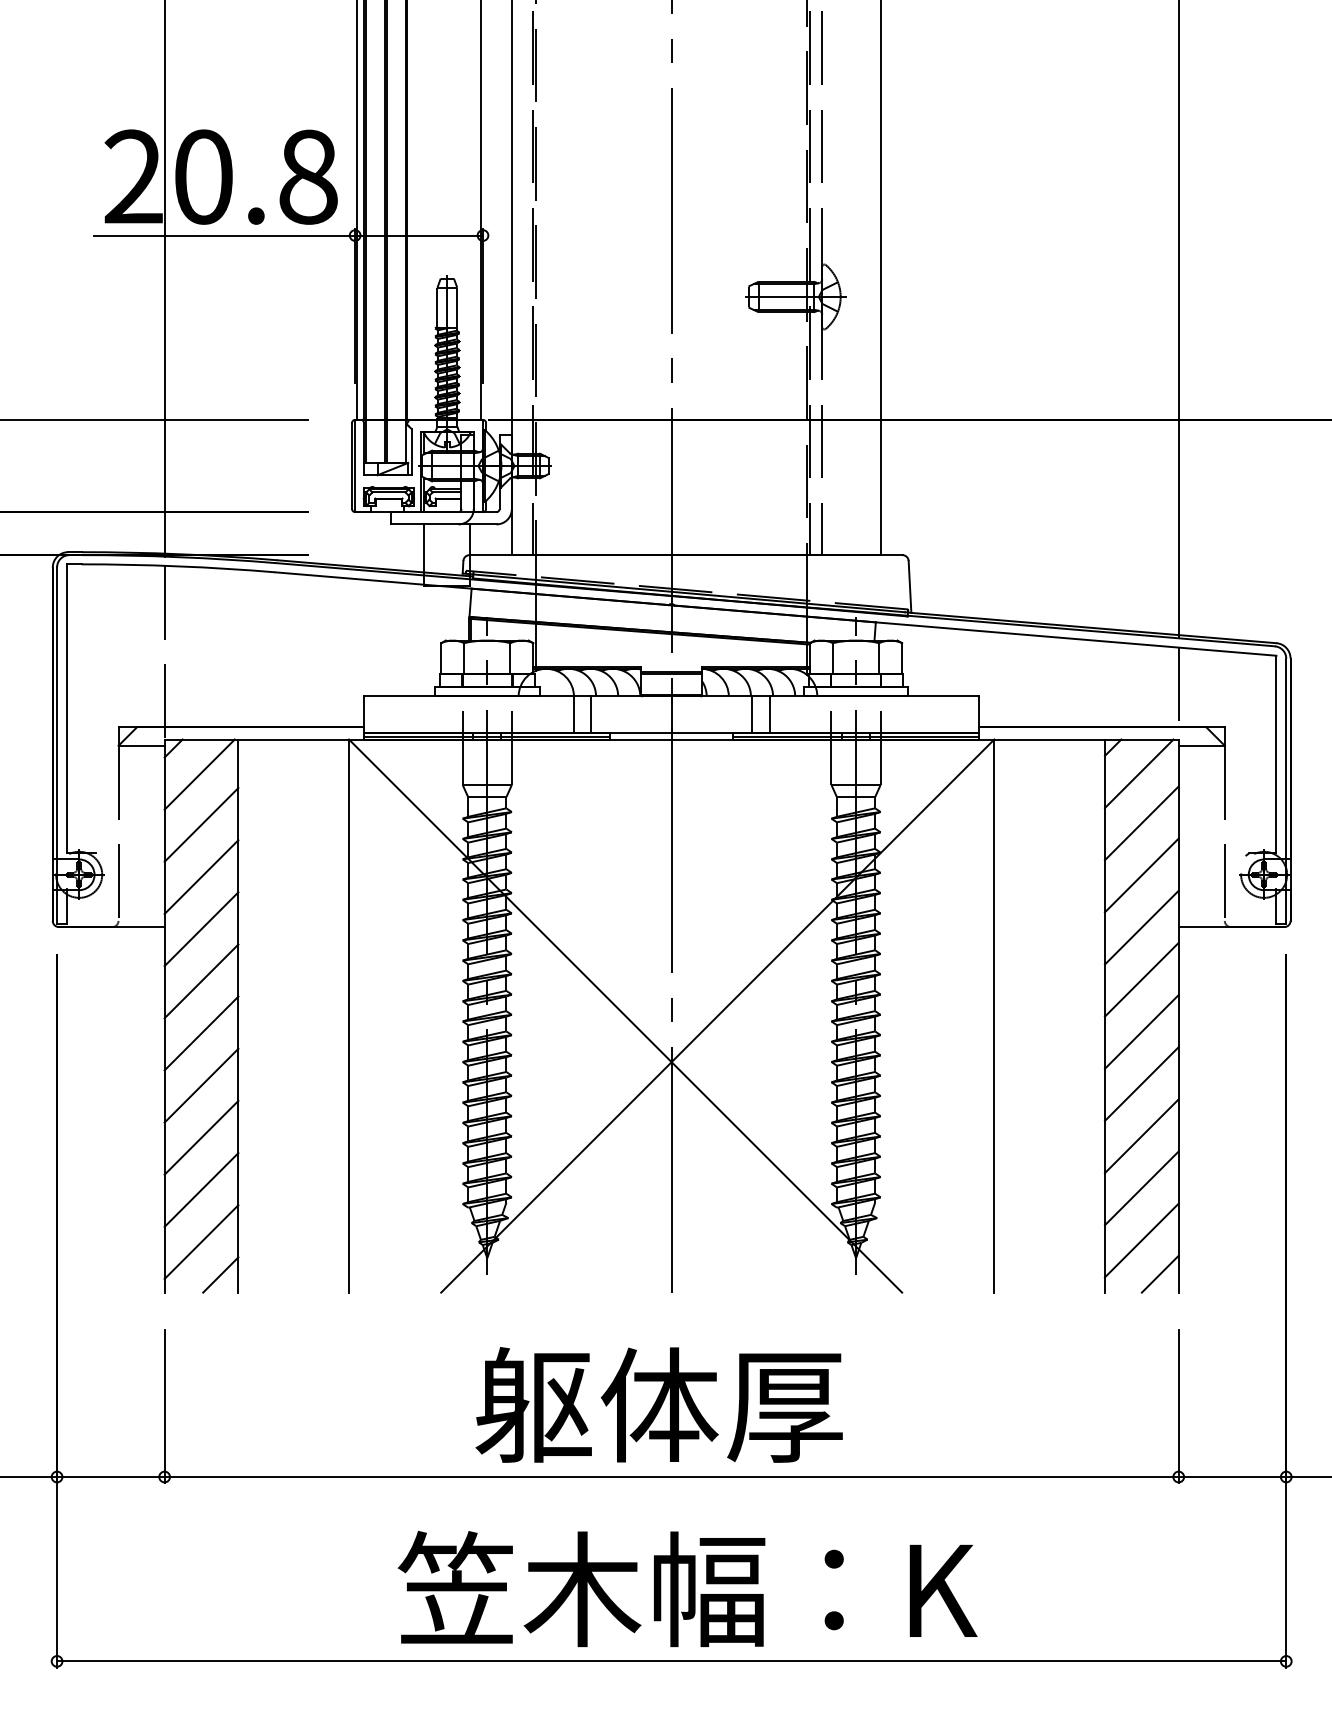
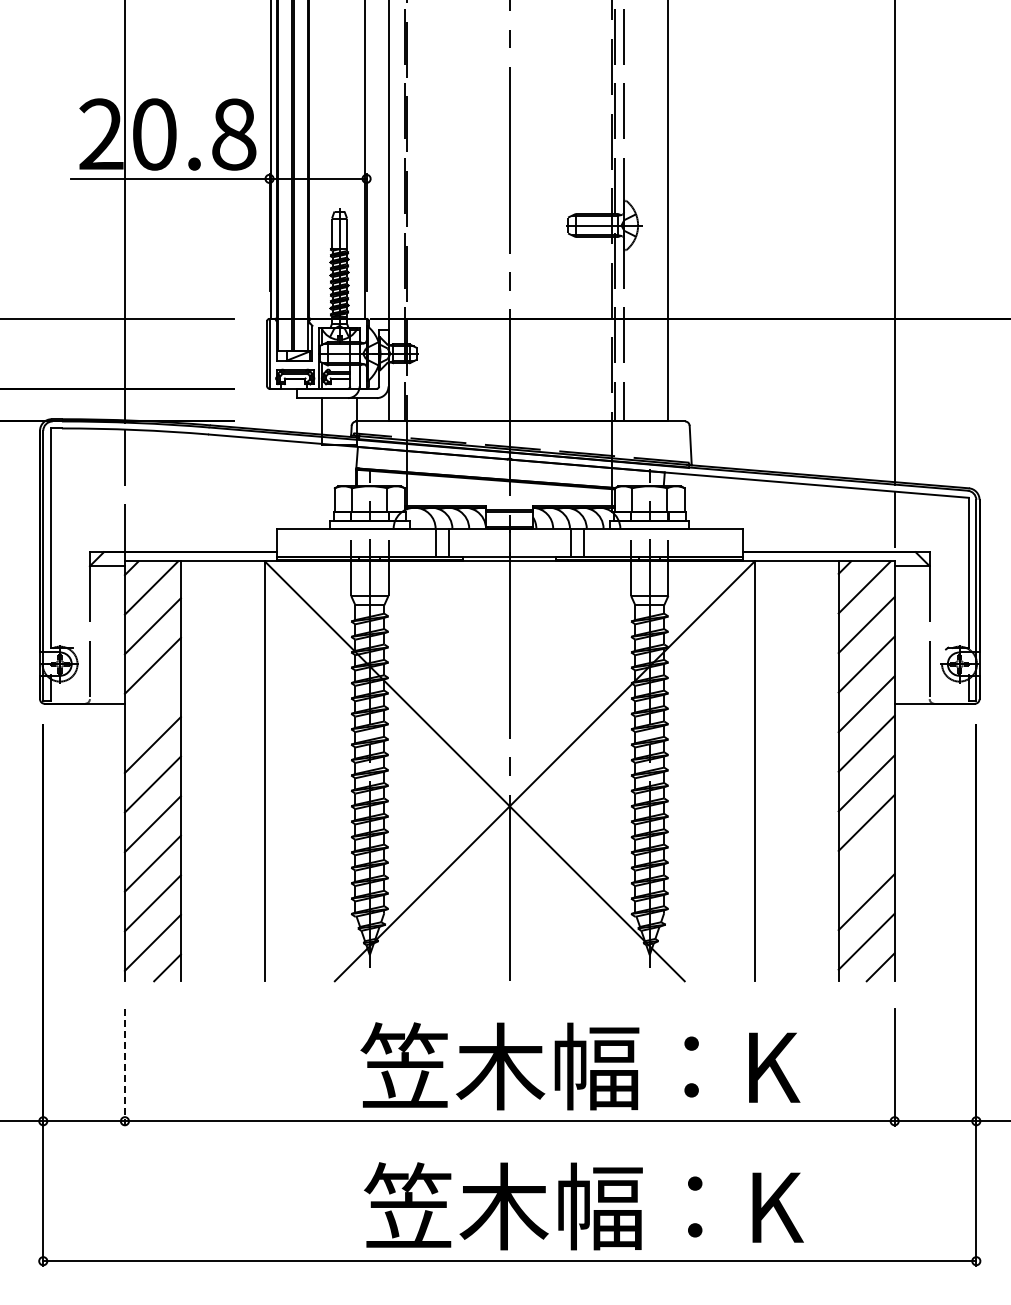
line: (200, 929) -> (152, 705), removed
line: (1141, 1136) -> (866, 862), removed
text: (764, 1404) -> (580, 1066), 躯体厚 -> 笠木幅：K
line: (164, 1407) -> (124, 1068), solid -> dashed
text: (687, 1589) -> (583, 1206), moved

